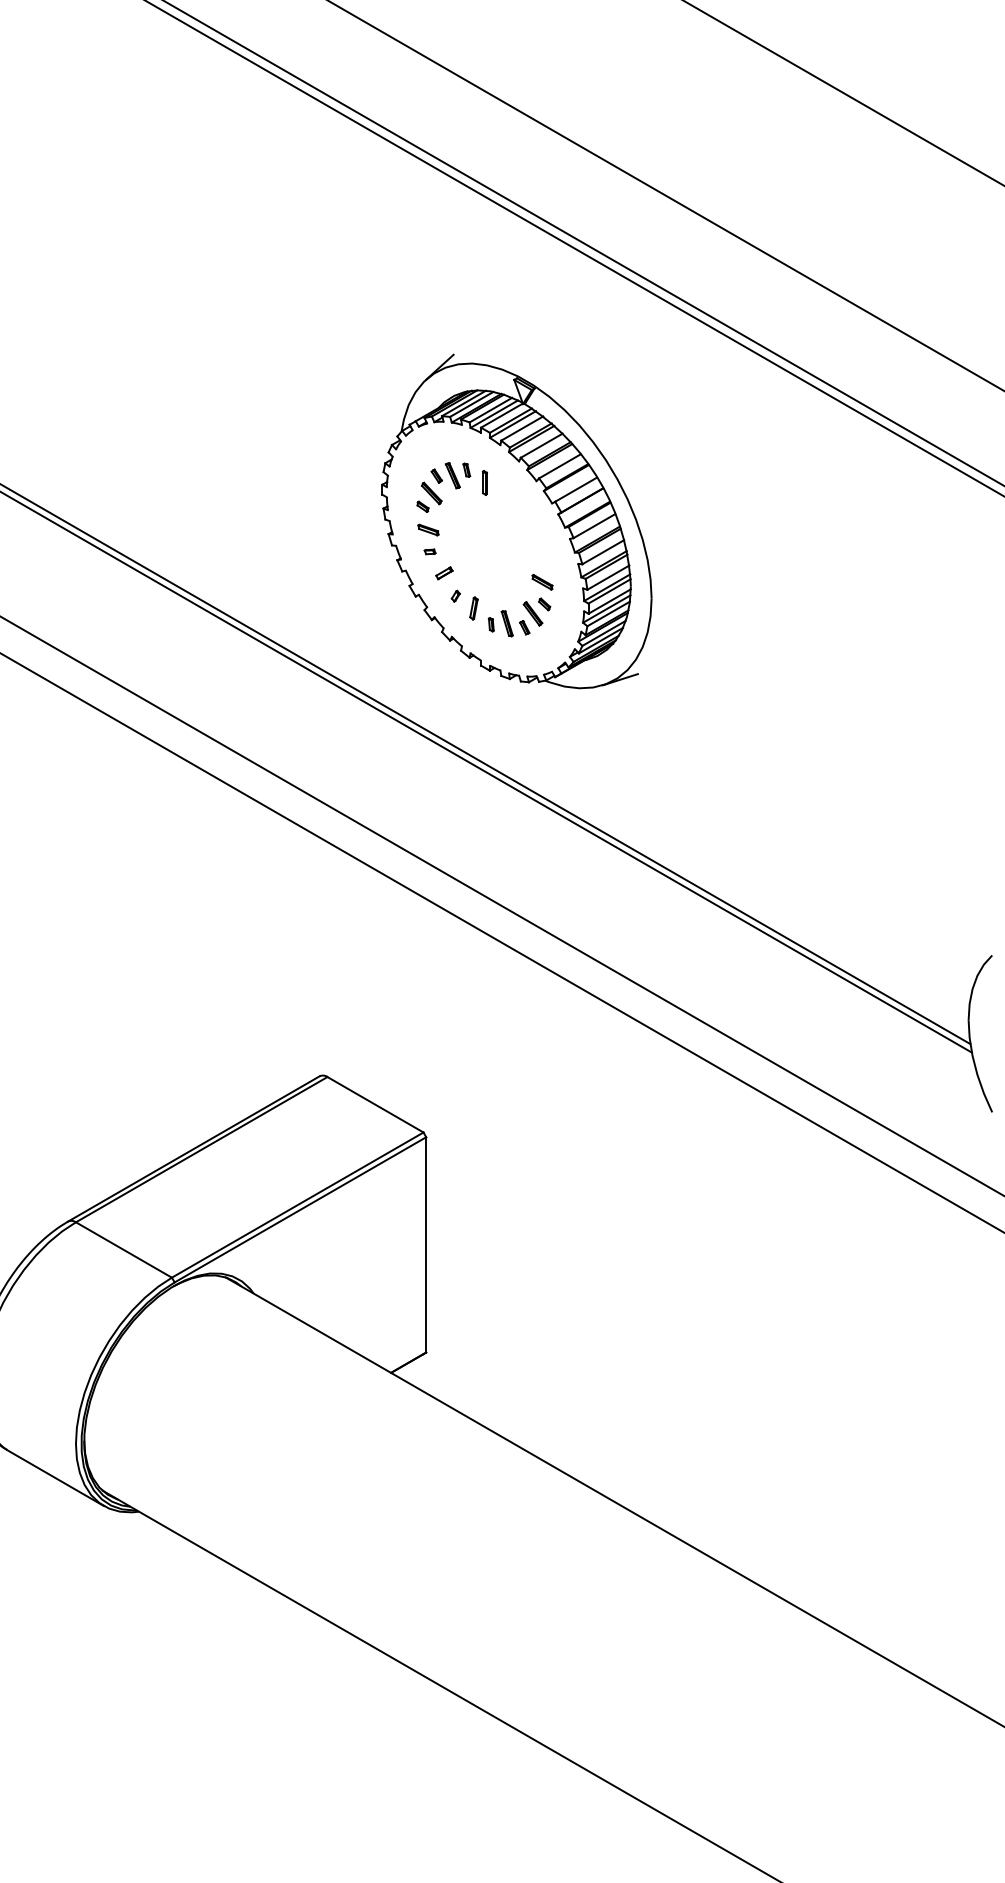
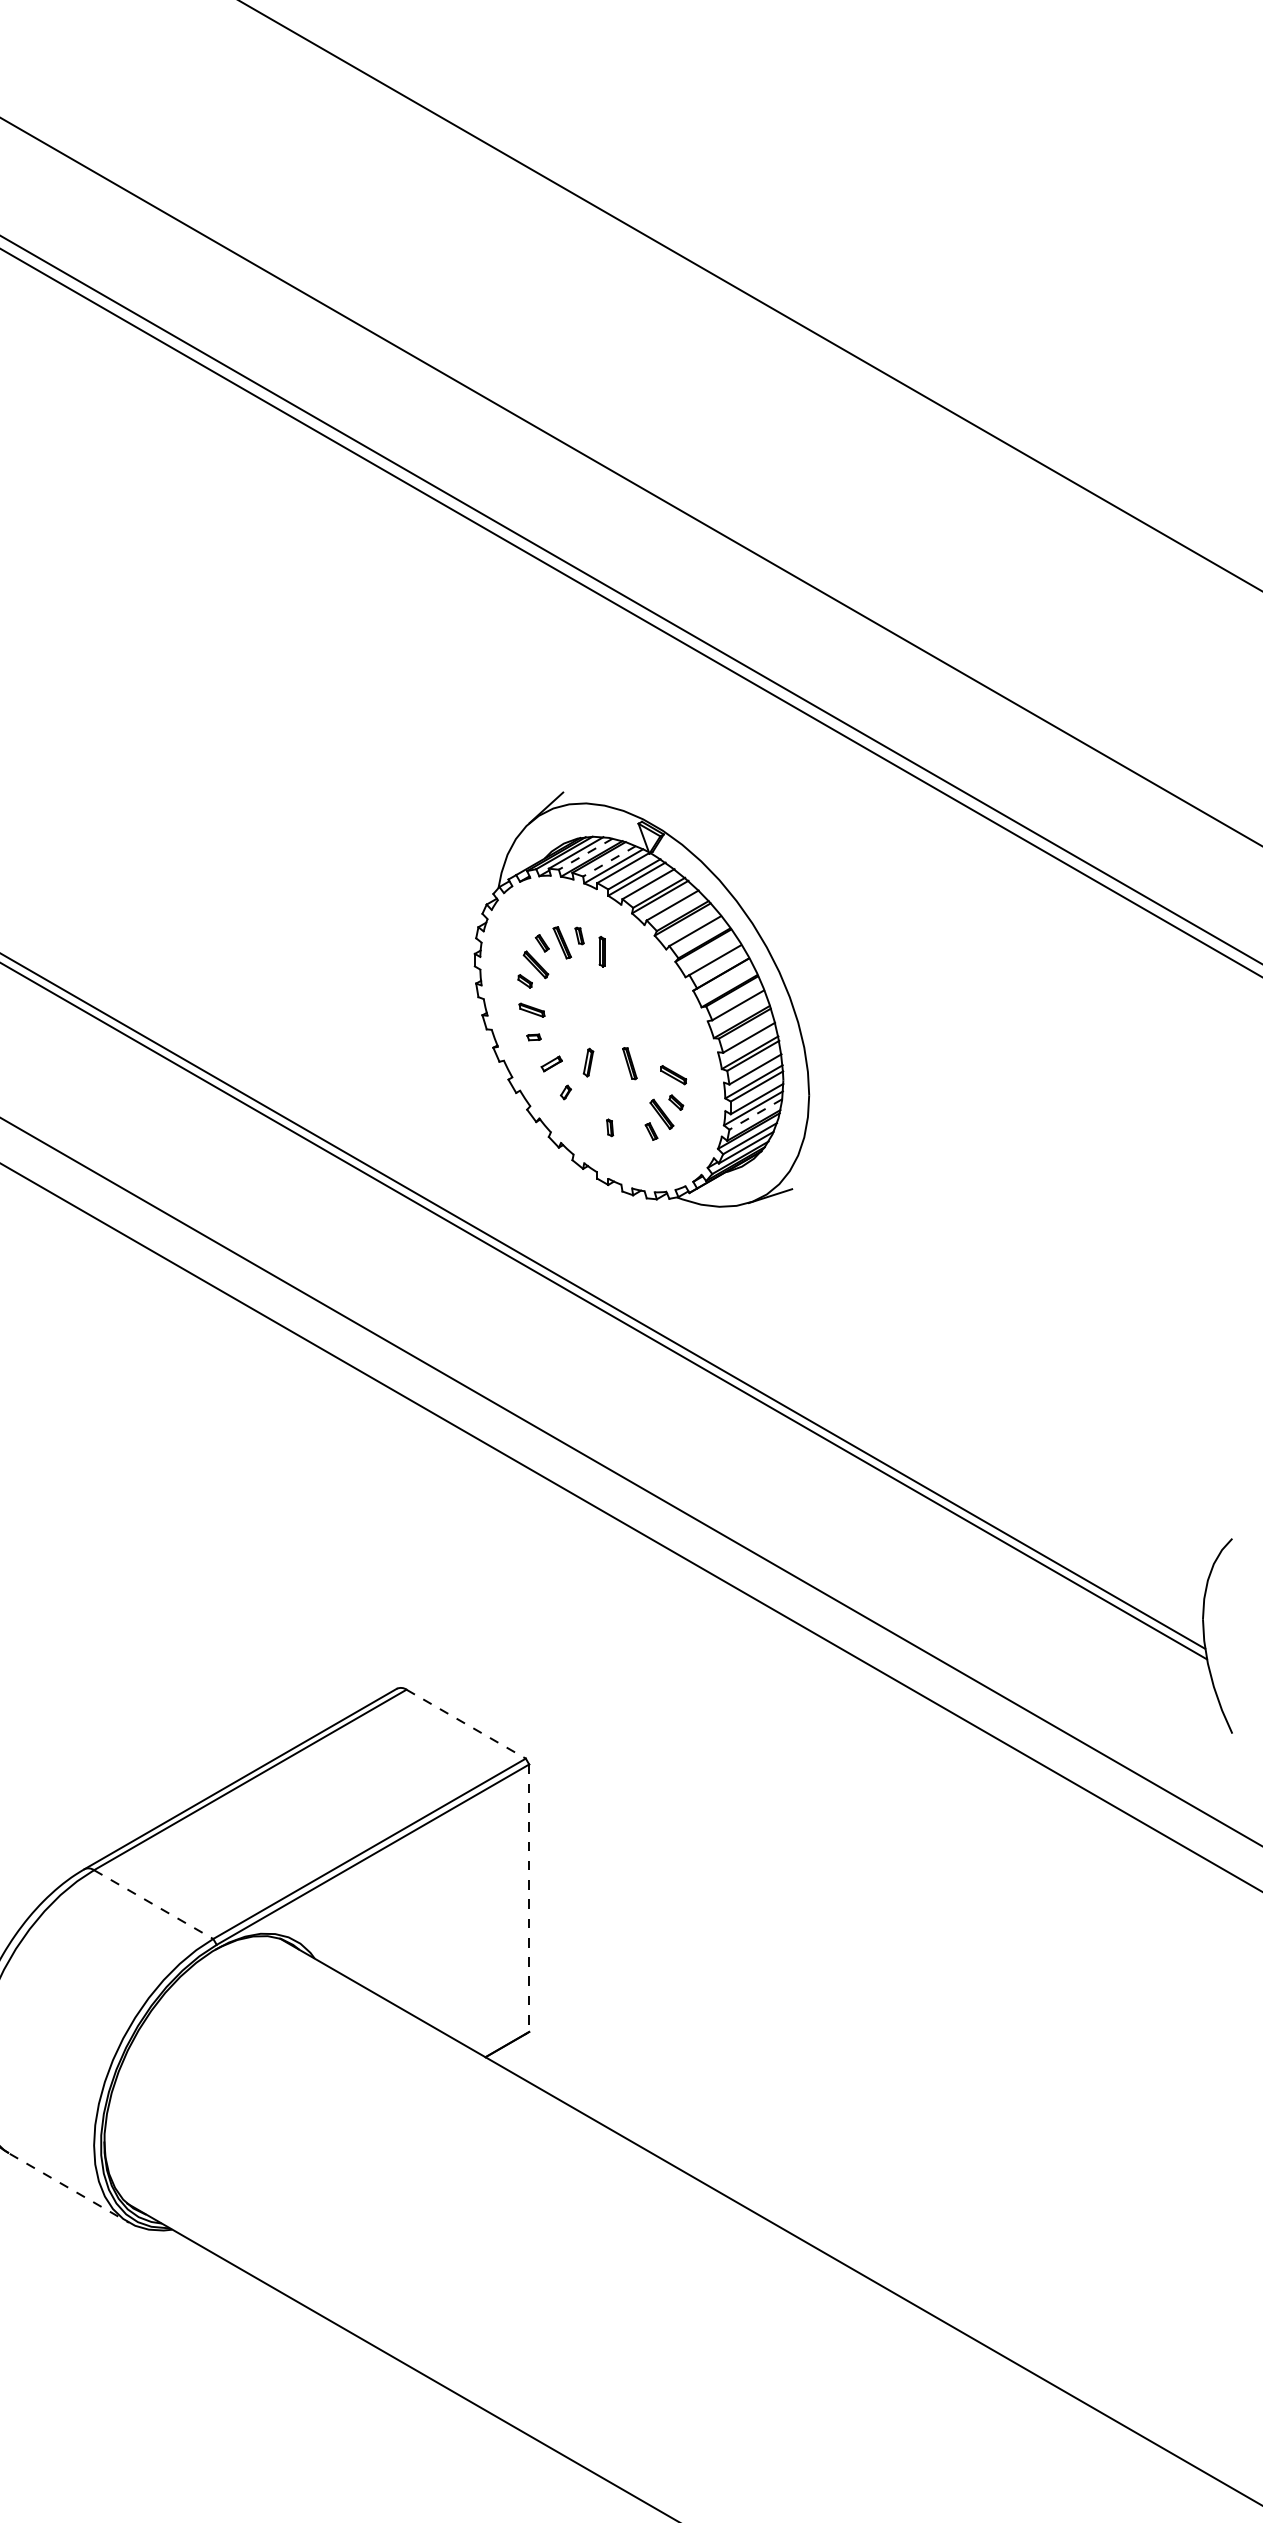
line: (471, 404) -> (585, 854), solid -> dashed
line: (490, 410) -> (609, 861), solid -> dashed
part: (473, 608) -> (588, 1062), moved
line: (608, 613) -> (755, 1114), solid -> dashed
part: (506, 623) -> (629, 1063), moved
line: (375, 1105) -> (466, 1724), solid -> dashed
line: (426, 1245) -> (529, 1898), solid -> dashed
line: (123, 1249) -> (153, 1904), solid -> dashed
line: (56, 1478) -> (69, 2188), solid -> dashed

